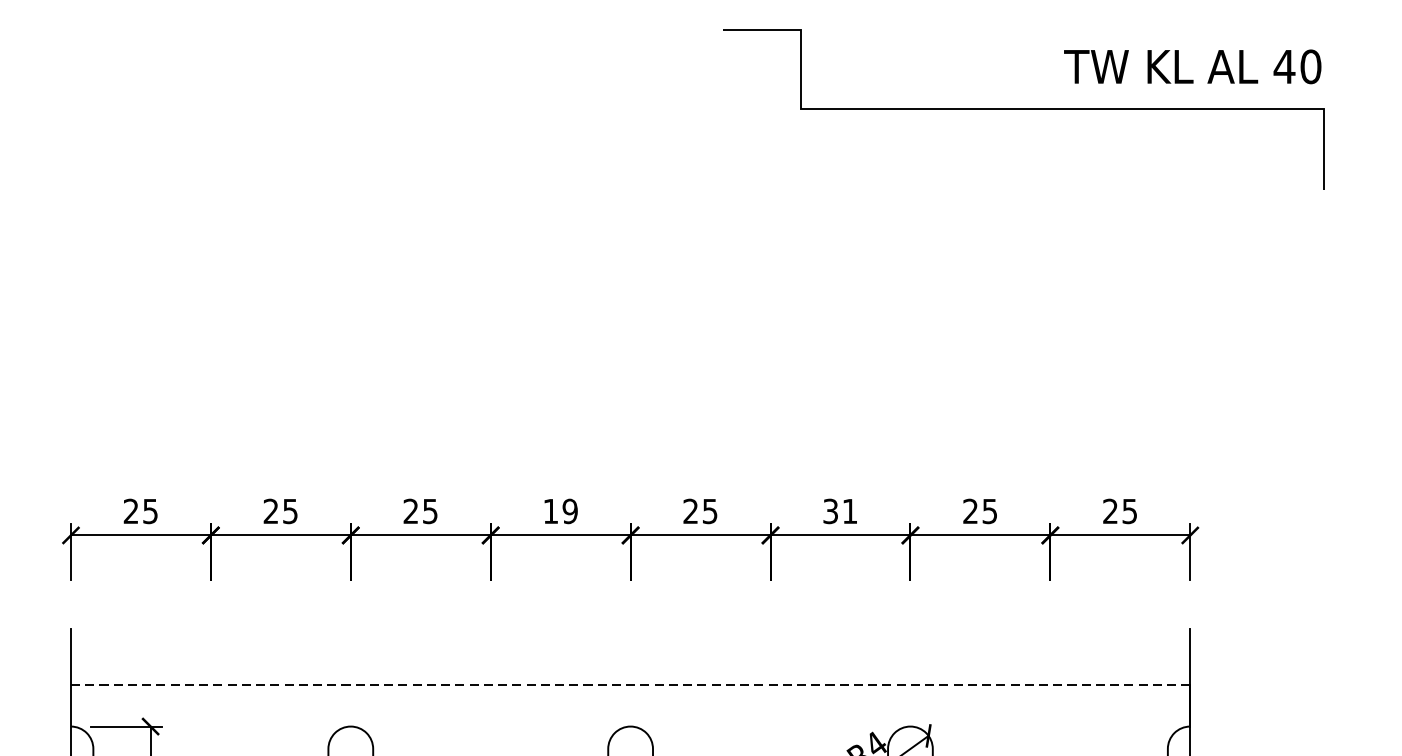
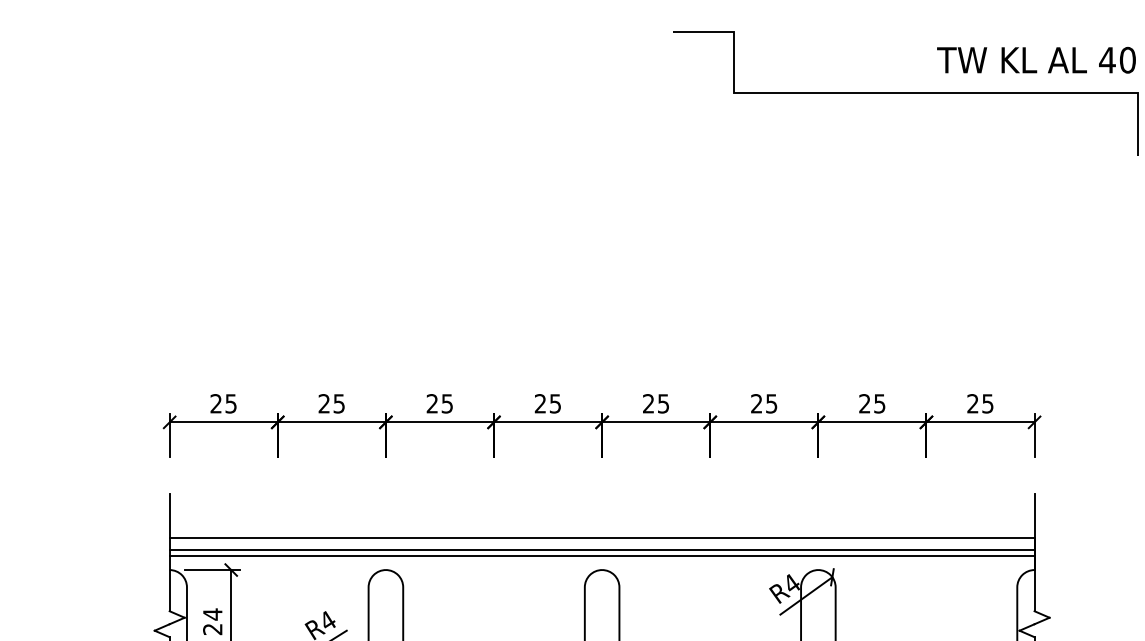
text: (559, 511) -> (547, 403), 19 -> 25
text: (840, 511) -> (764, 403), 31 -> 25
line: (631, 684) -> (602, 537), dashed -> solid
line: (629, 701) -> (601, 550), added
line: (629, 709) -> (601, 556), added

